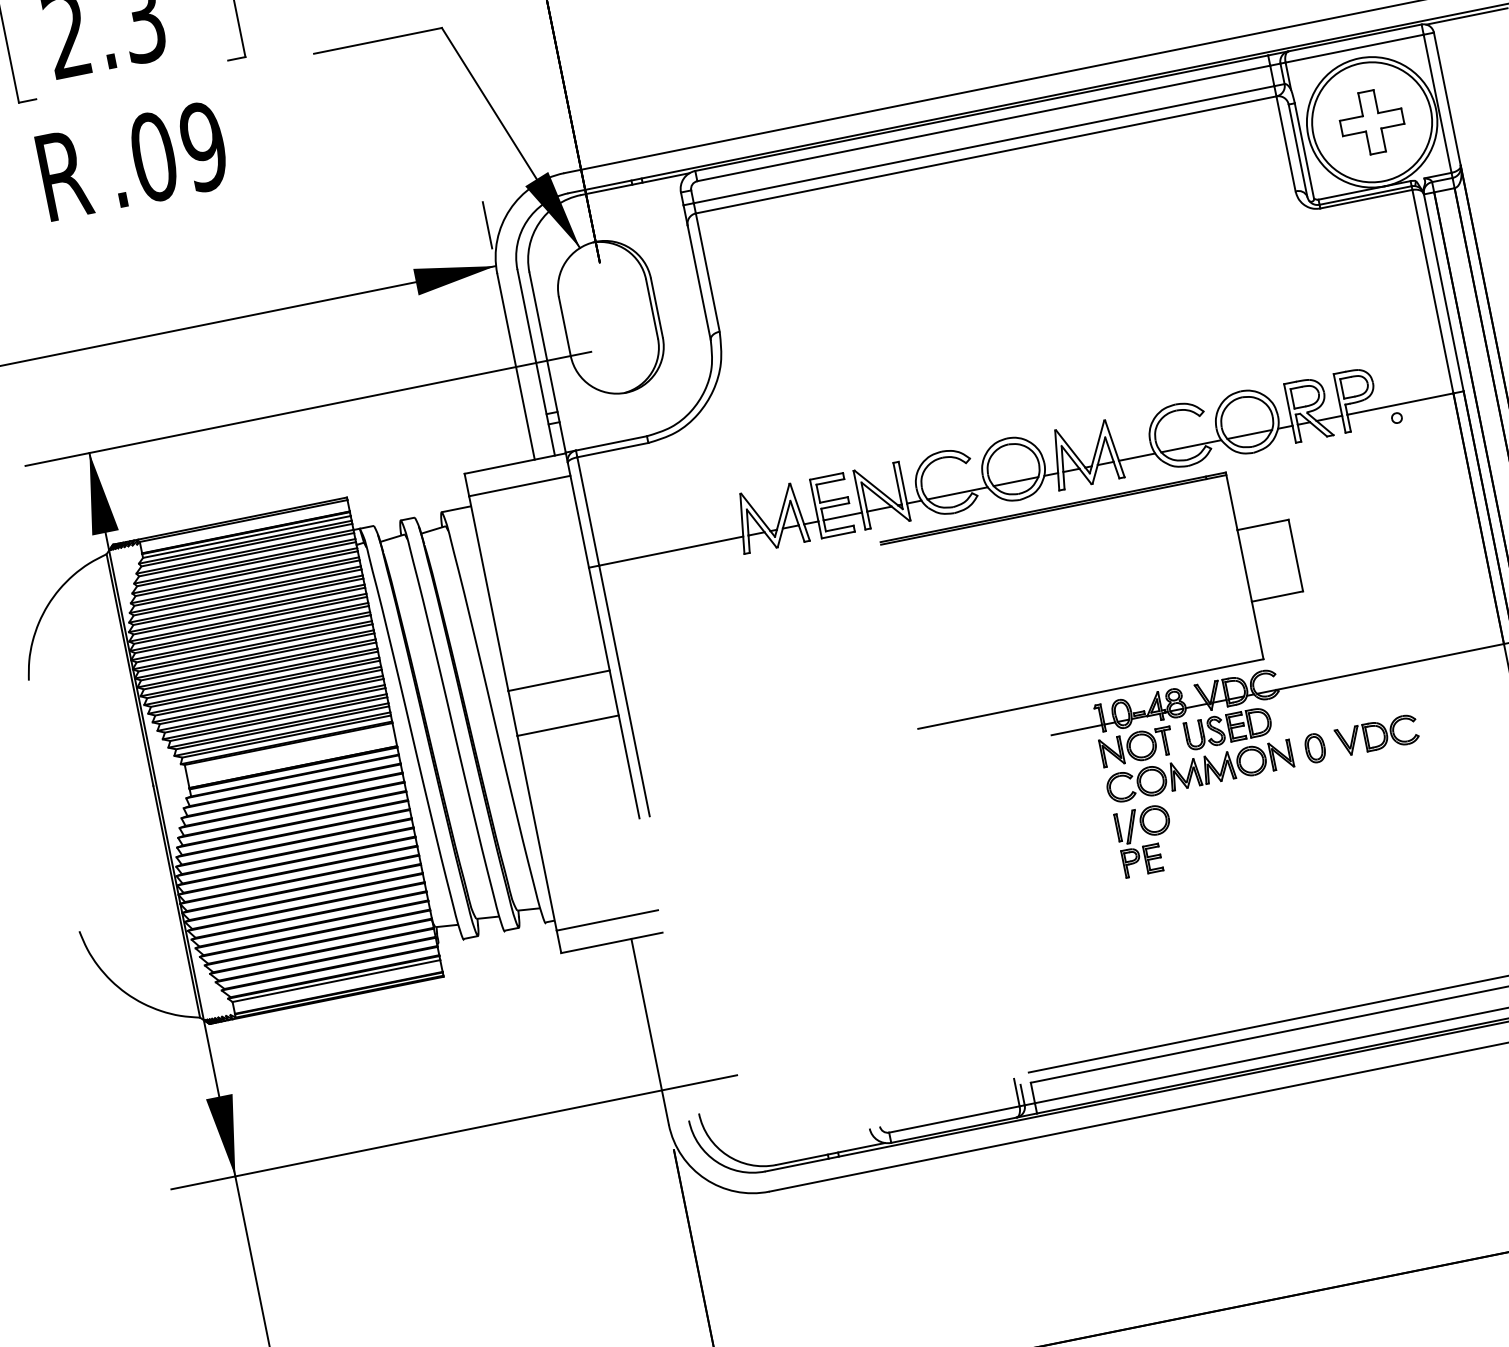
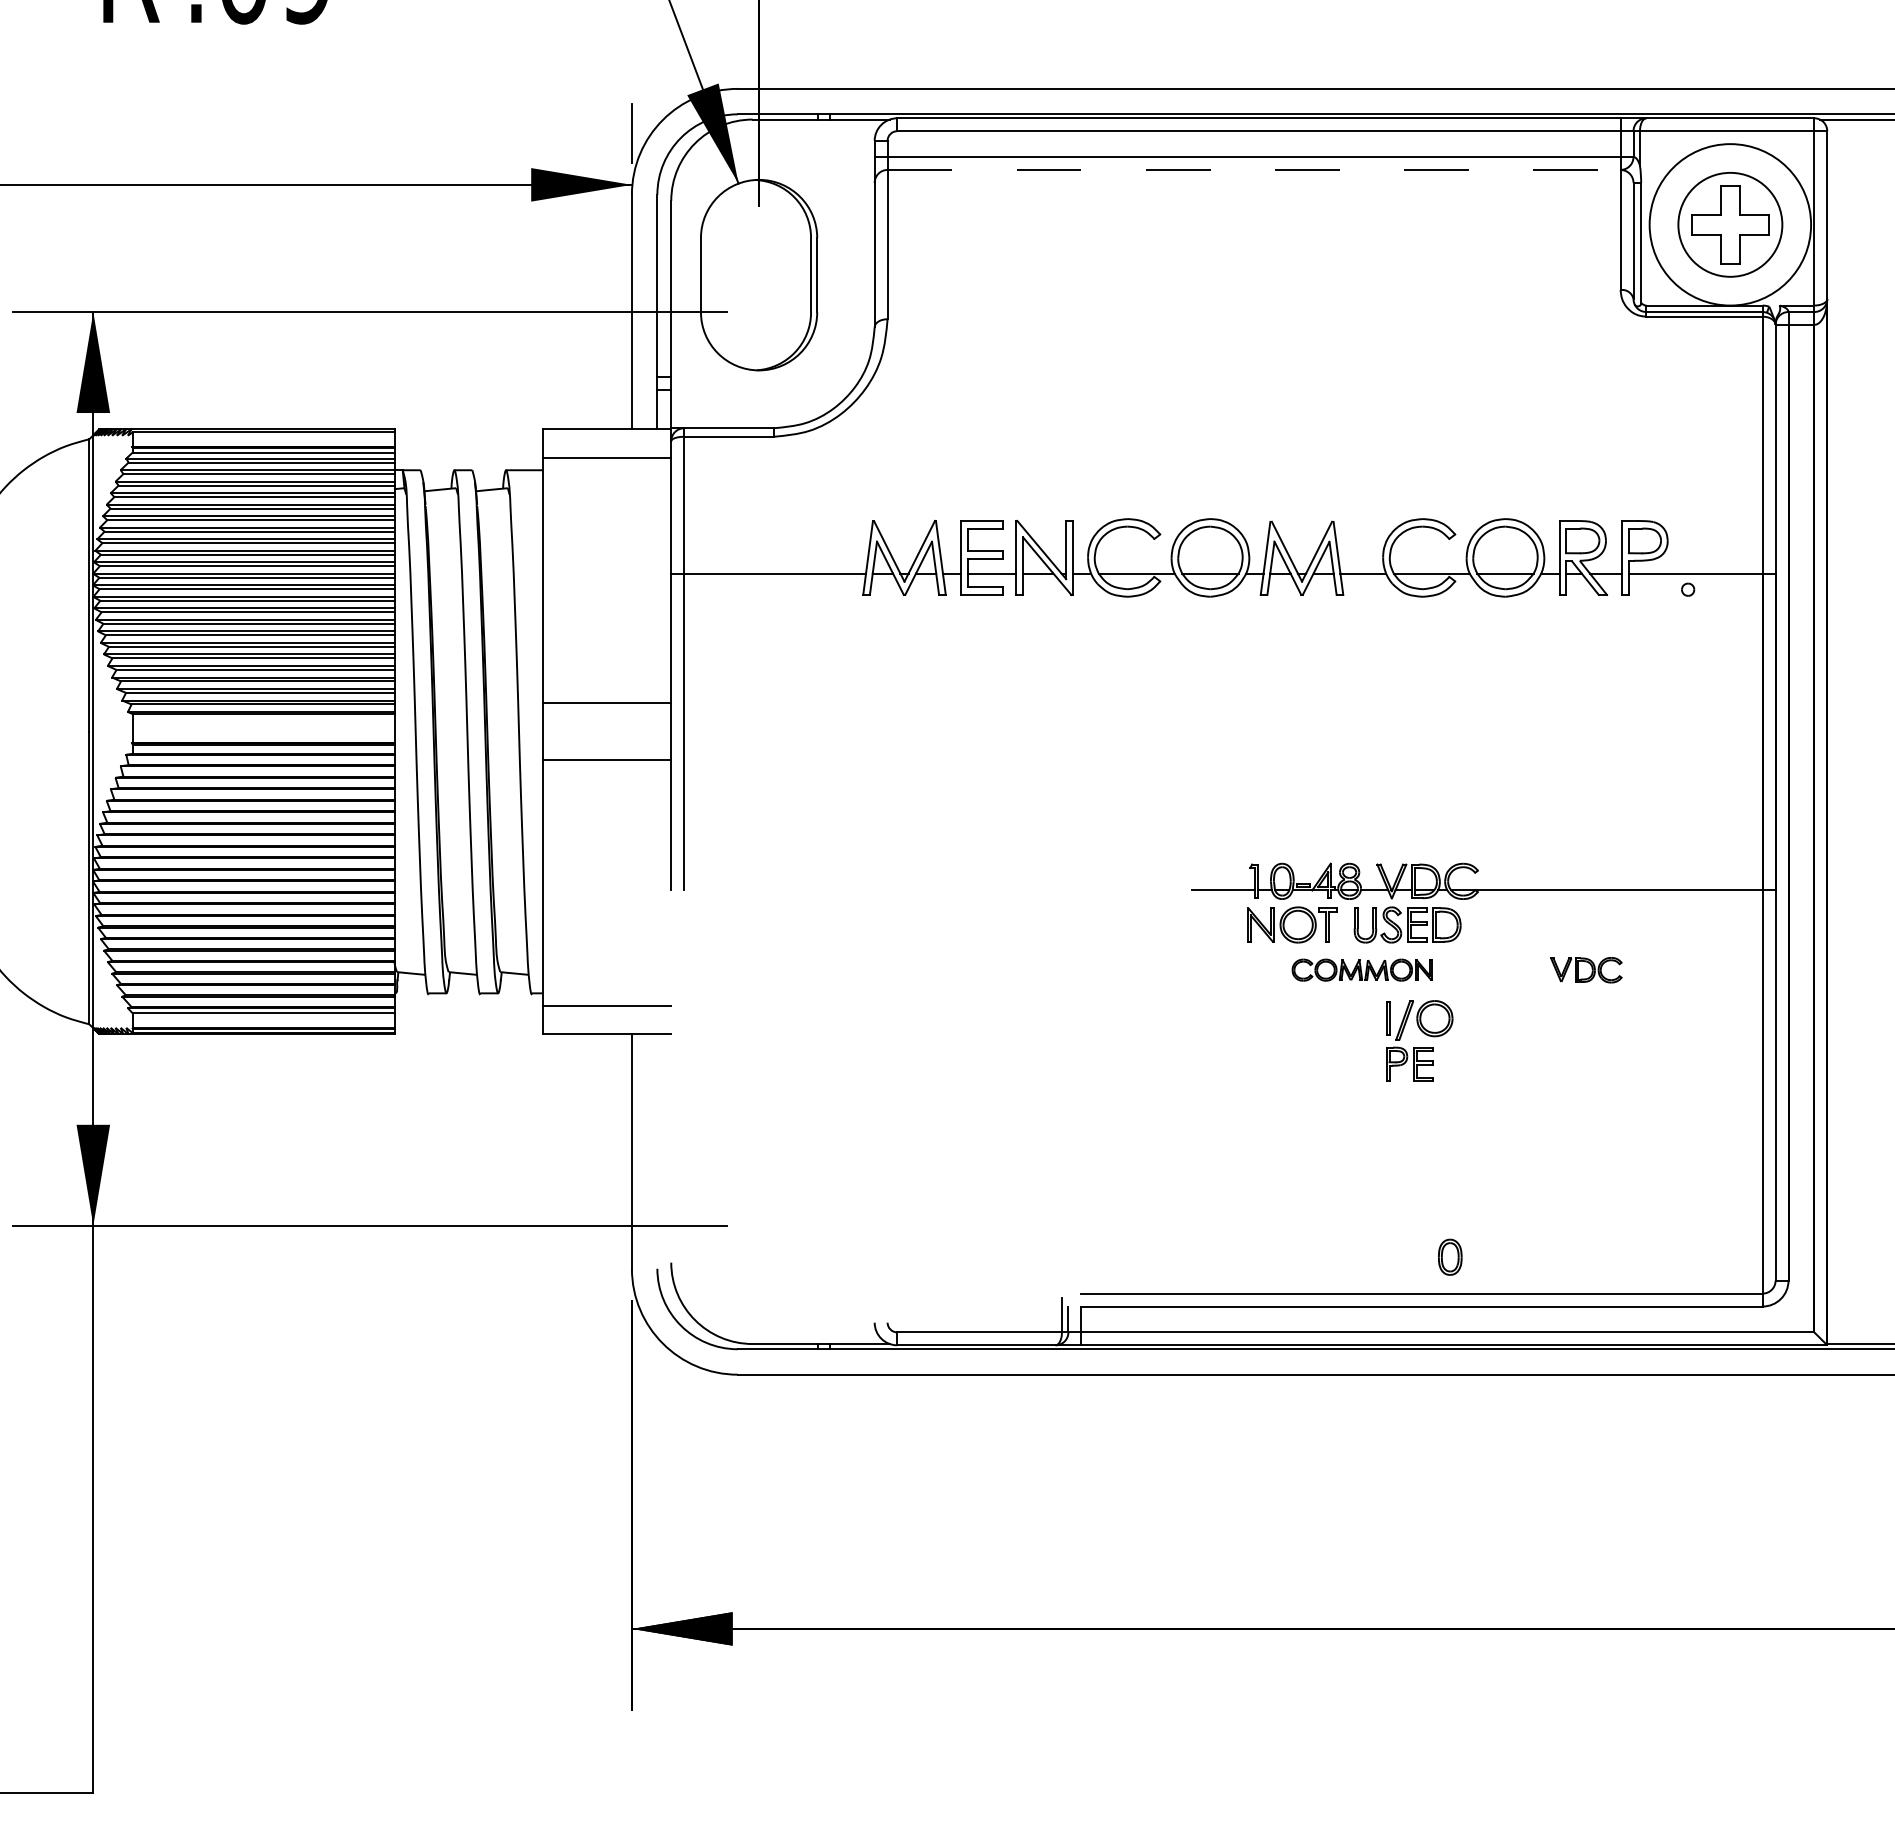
circle: (1372, 122) -> (1730, 224), size x0.7
line: (986, 154) -> (1254, 169), solid -> dashed
part: (1079, 505) -> (1281, 617), removed
part: (1377, 735) -> (1586, 969), size x0.7
part: (1315, 747) -> (1450, 1256), moved
part: (1198, 771) -> (1361, 969), size x0.6
part: (1147, 845) -> (1419, 1047), moved

